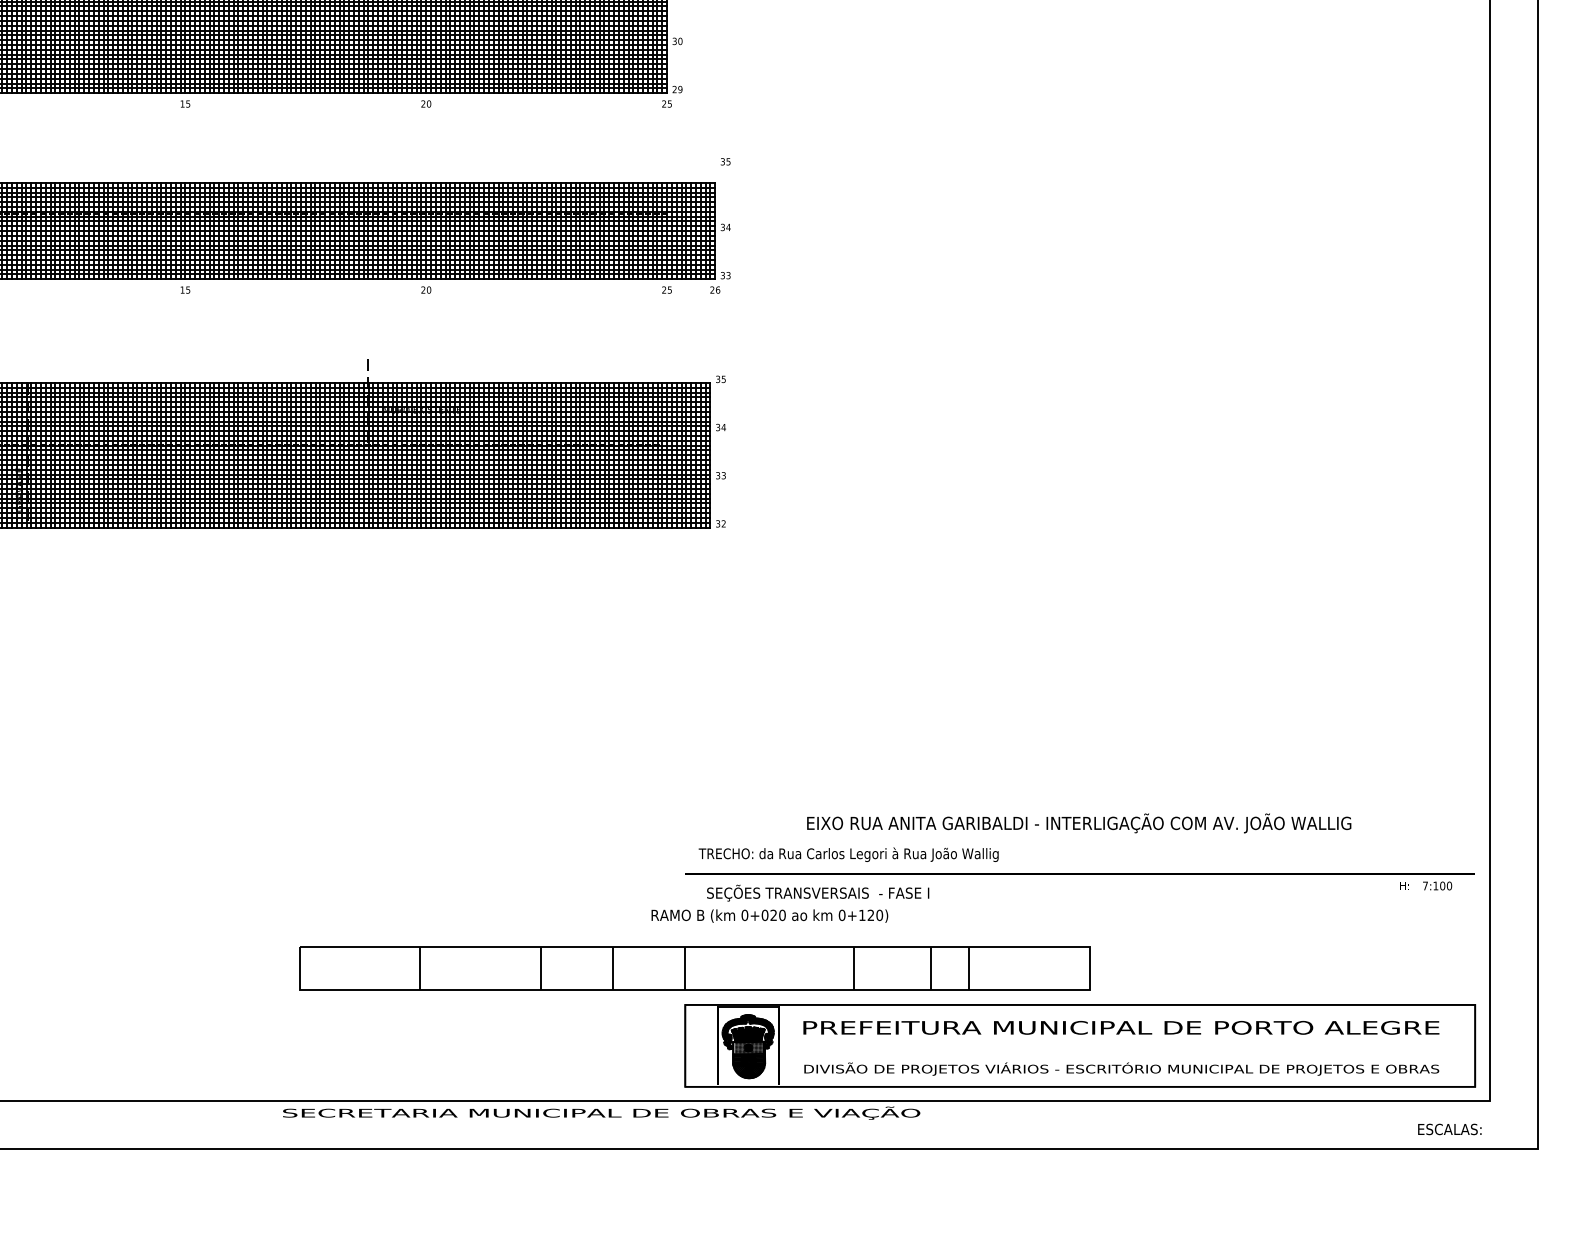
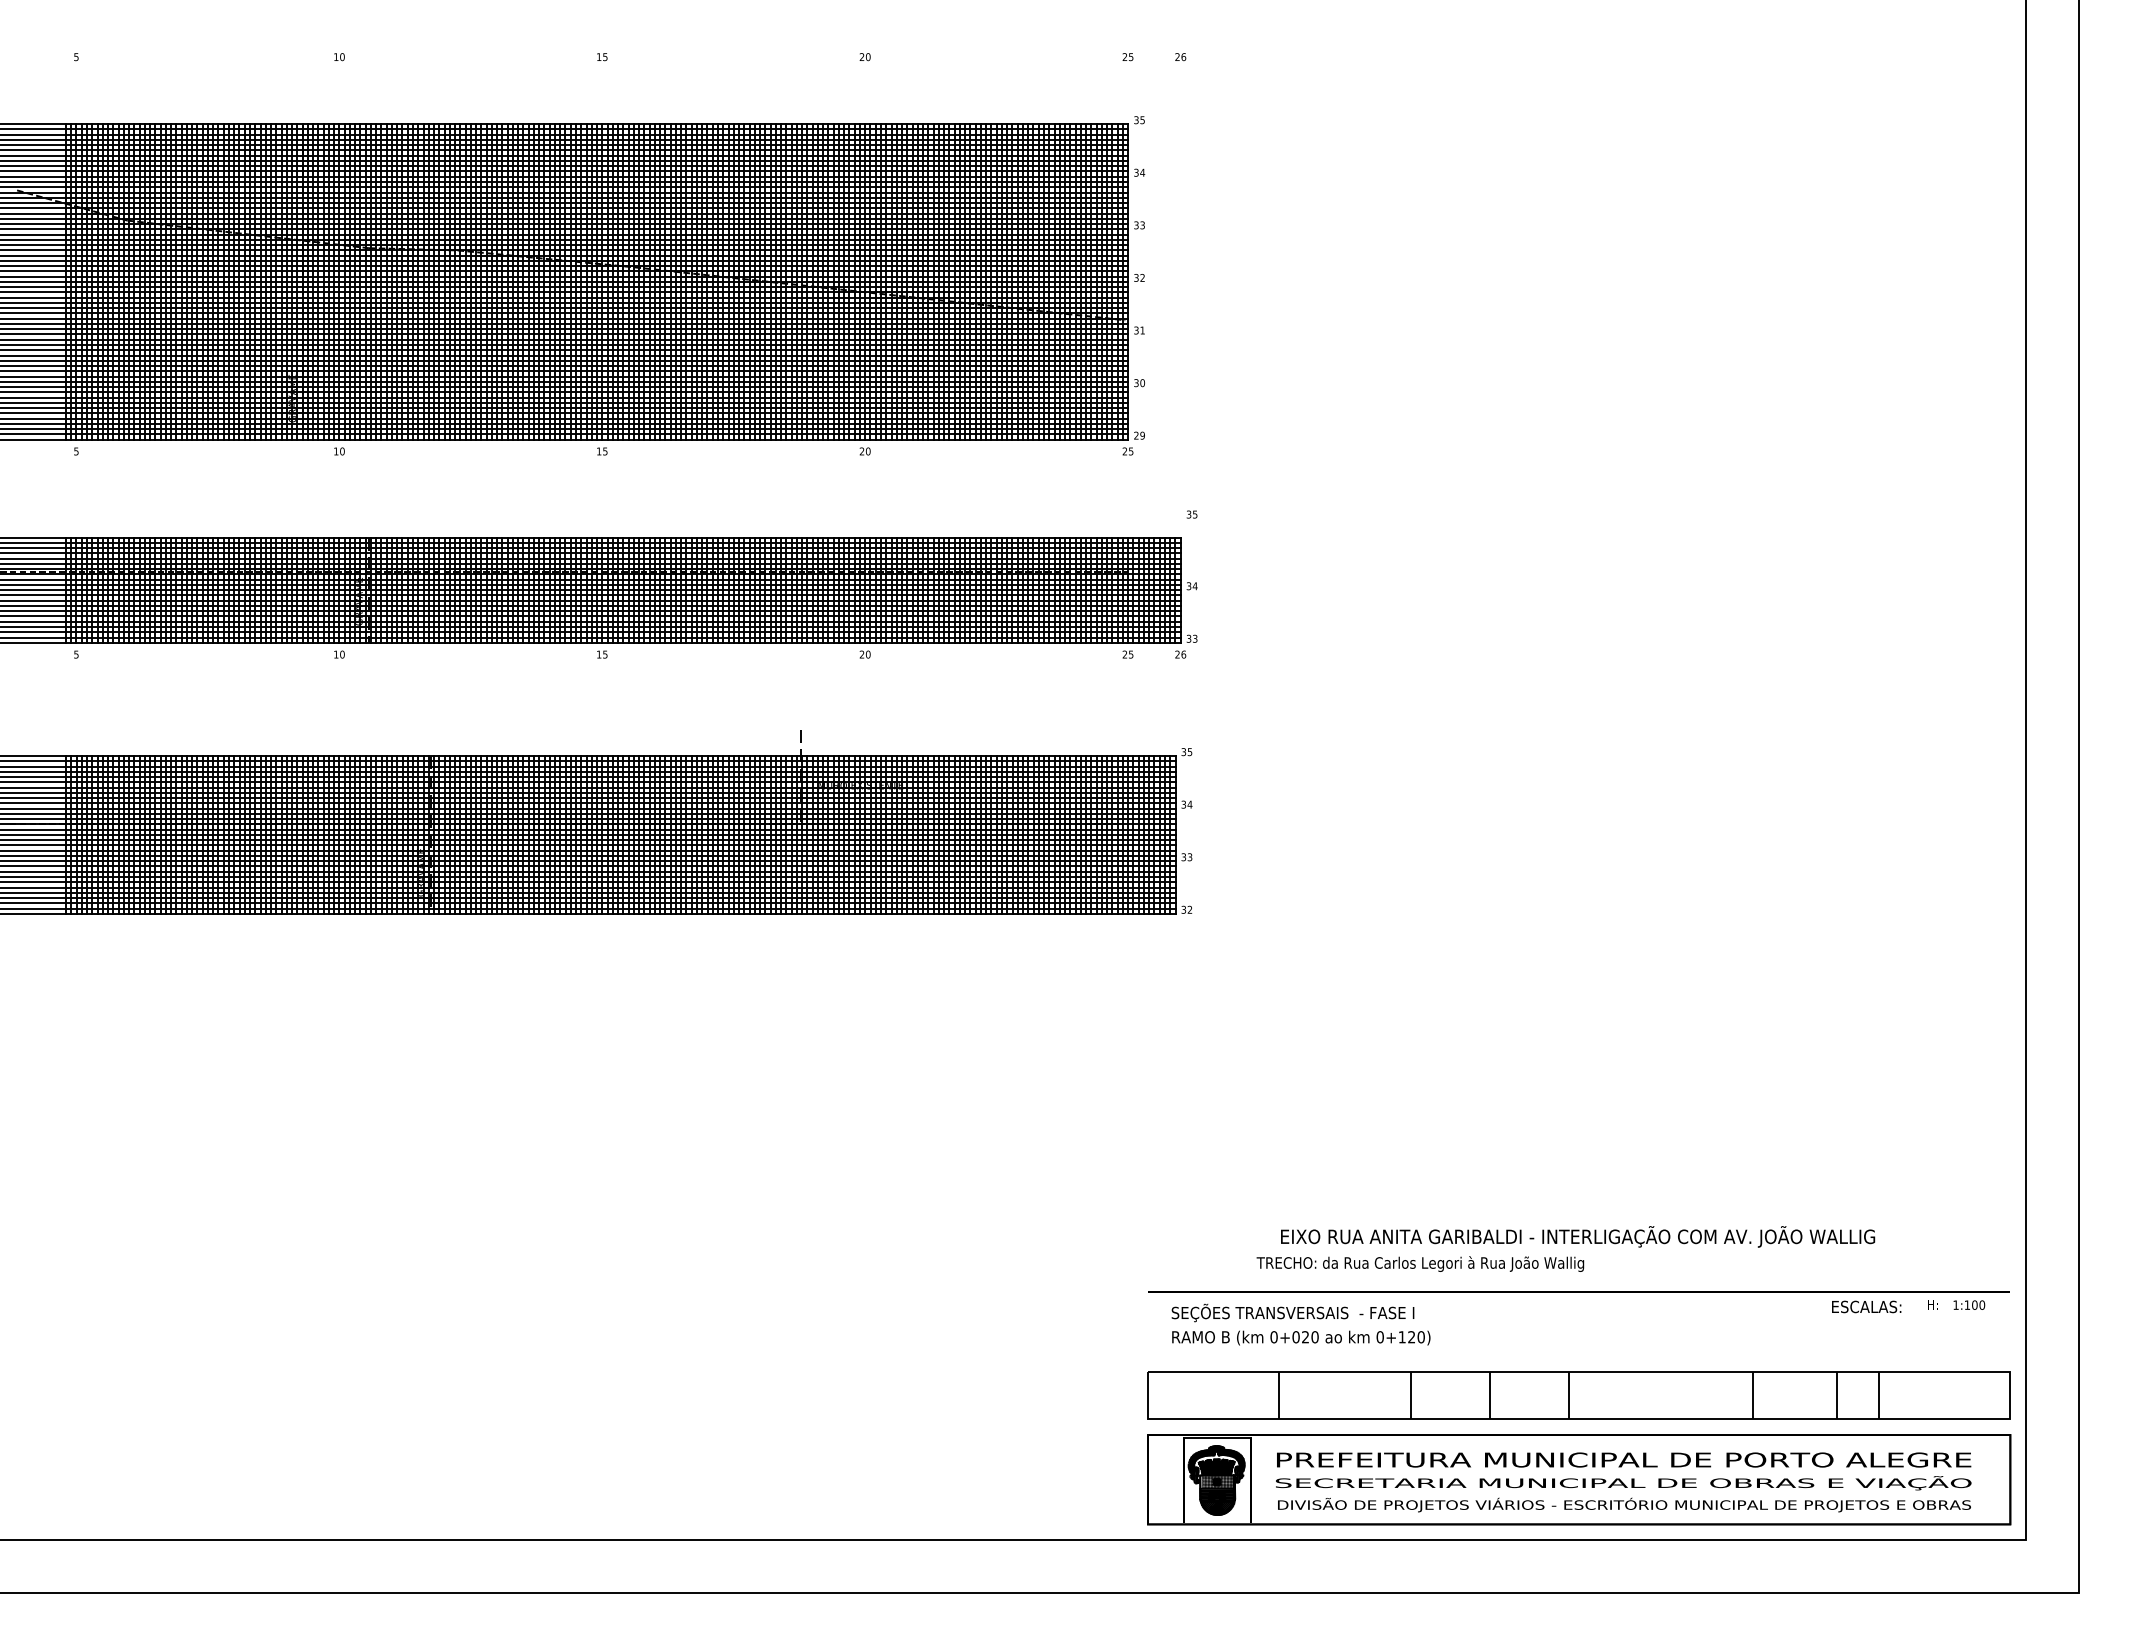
text: (848, 854) -> (1420, 1263), moved
text: (1424, 885) -> (1955, 1304), 7:100 -> 1:100
text: (770, 915) -> (1301, 1337), moved
part: (693, 968) -> (1578, 1395), moved
text: (601, 1113) -> (1623, 1483), moved
text: (1449, 1129) -> (1866, 1306), moved

